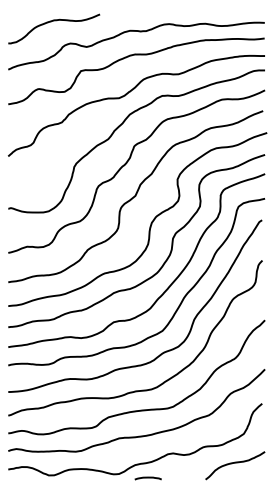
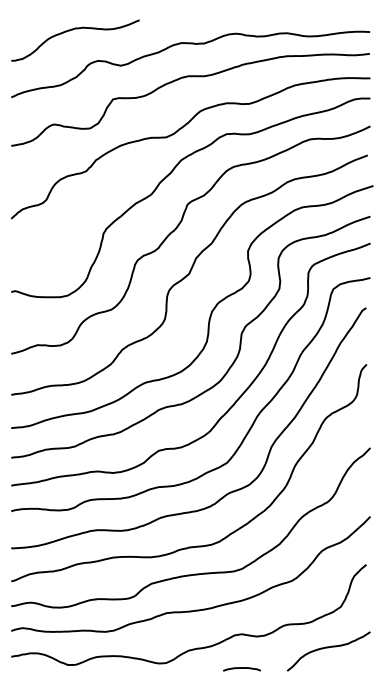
curve: (147, 477) -> (241, 668), moved

